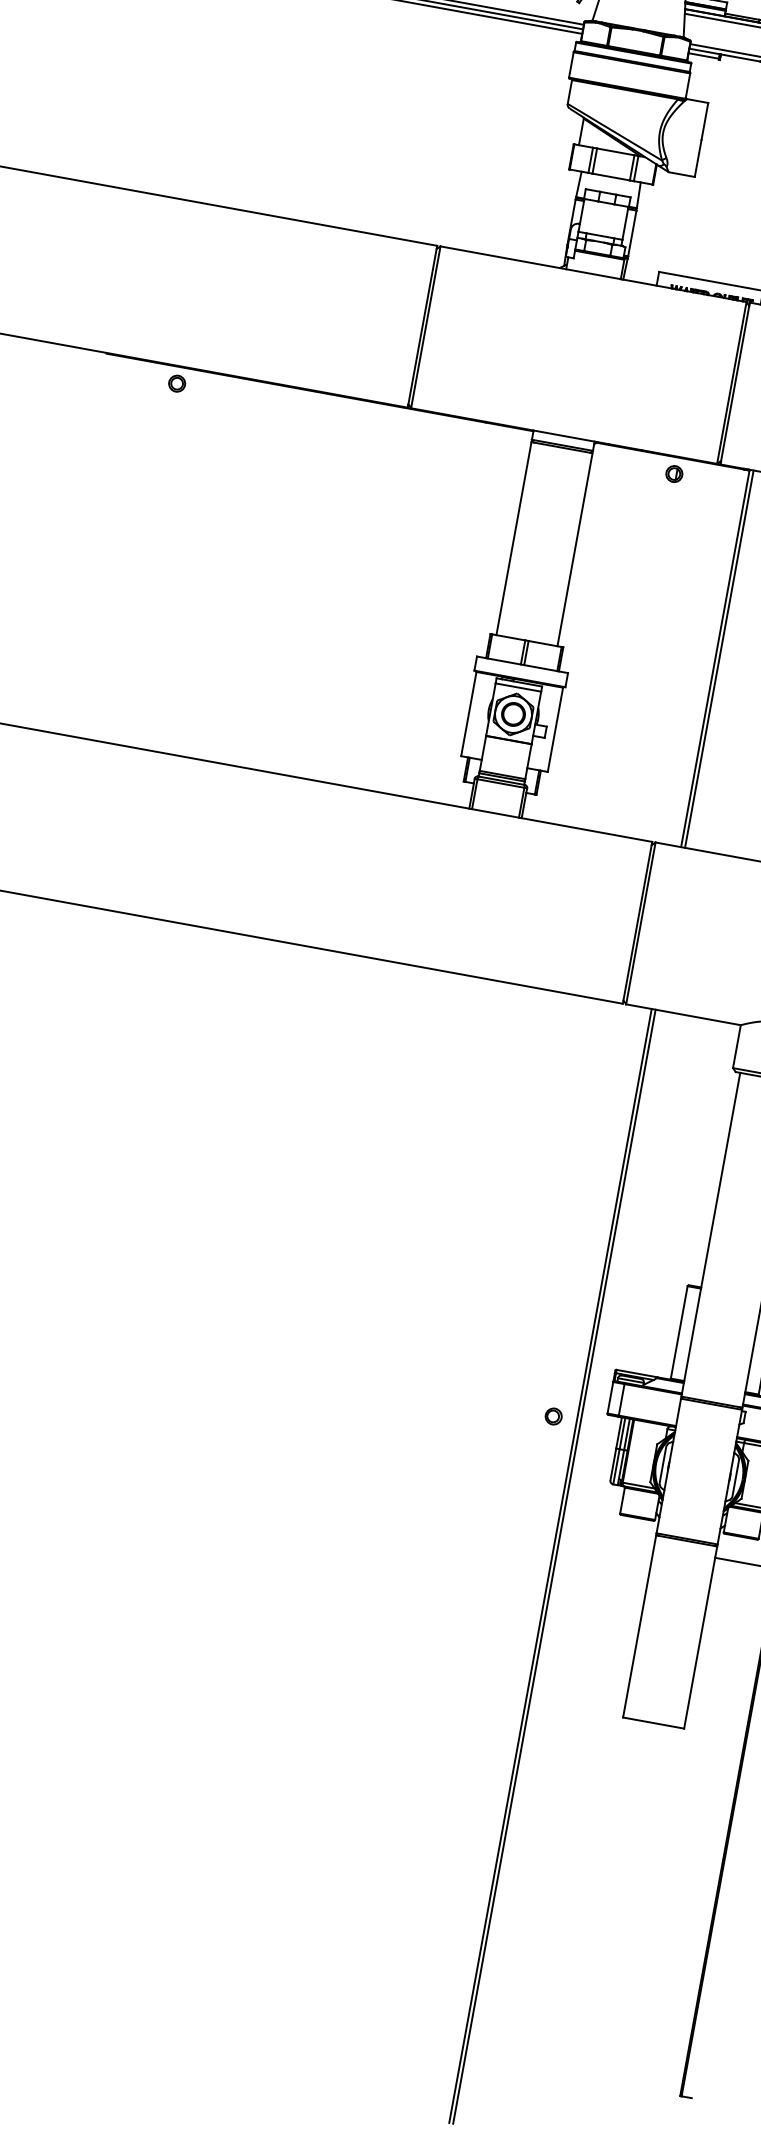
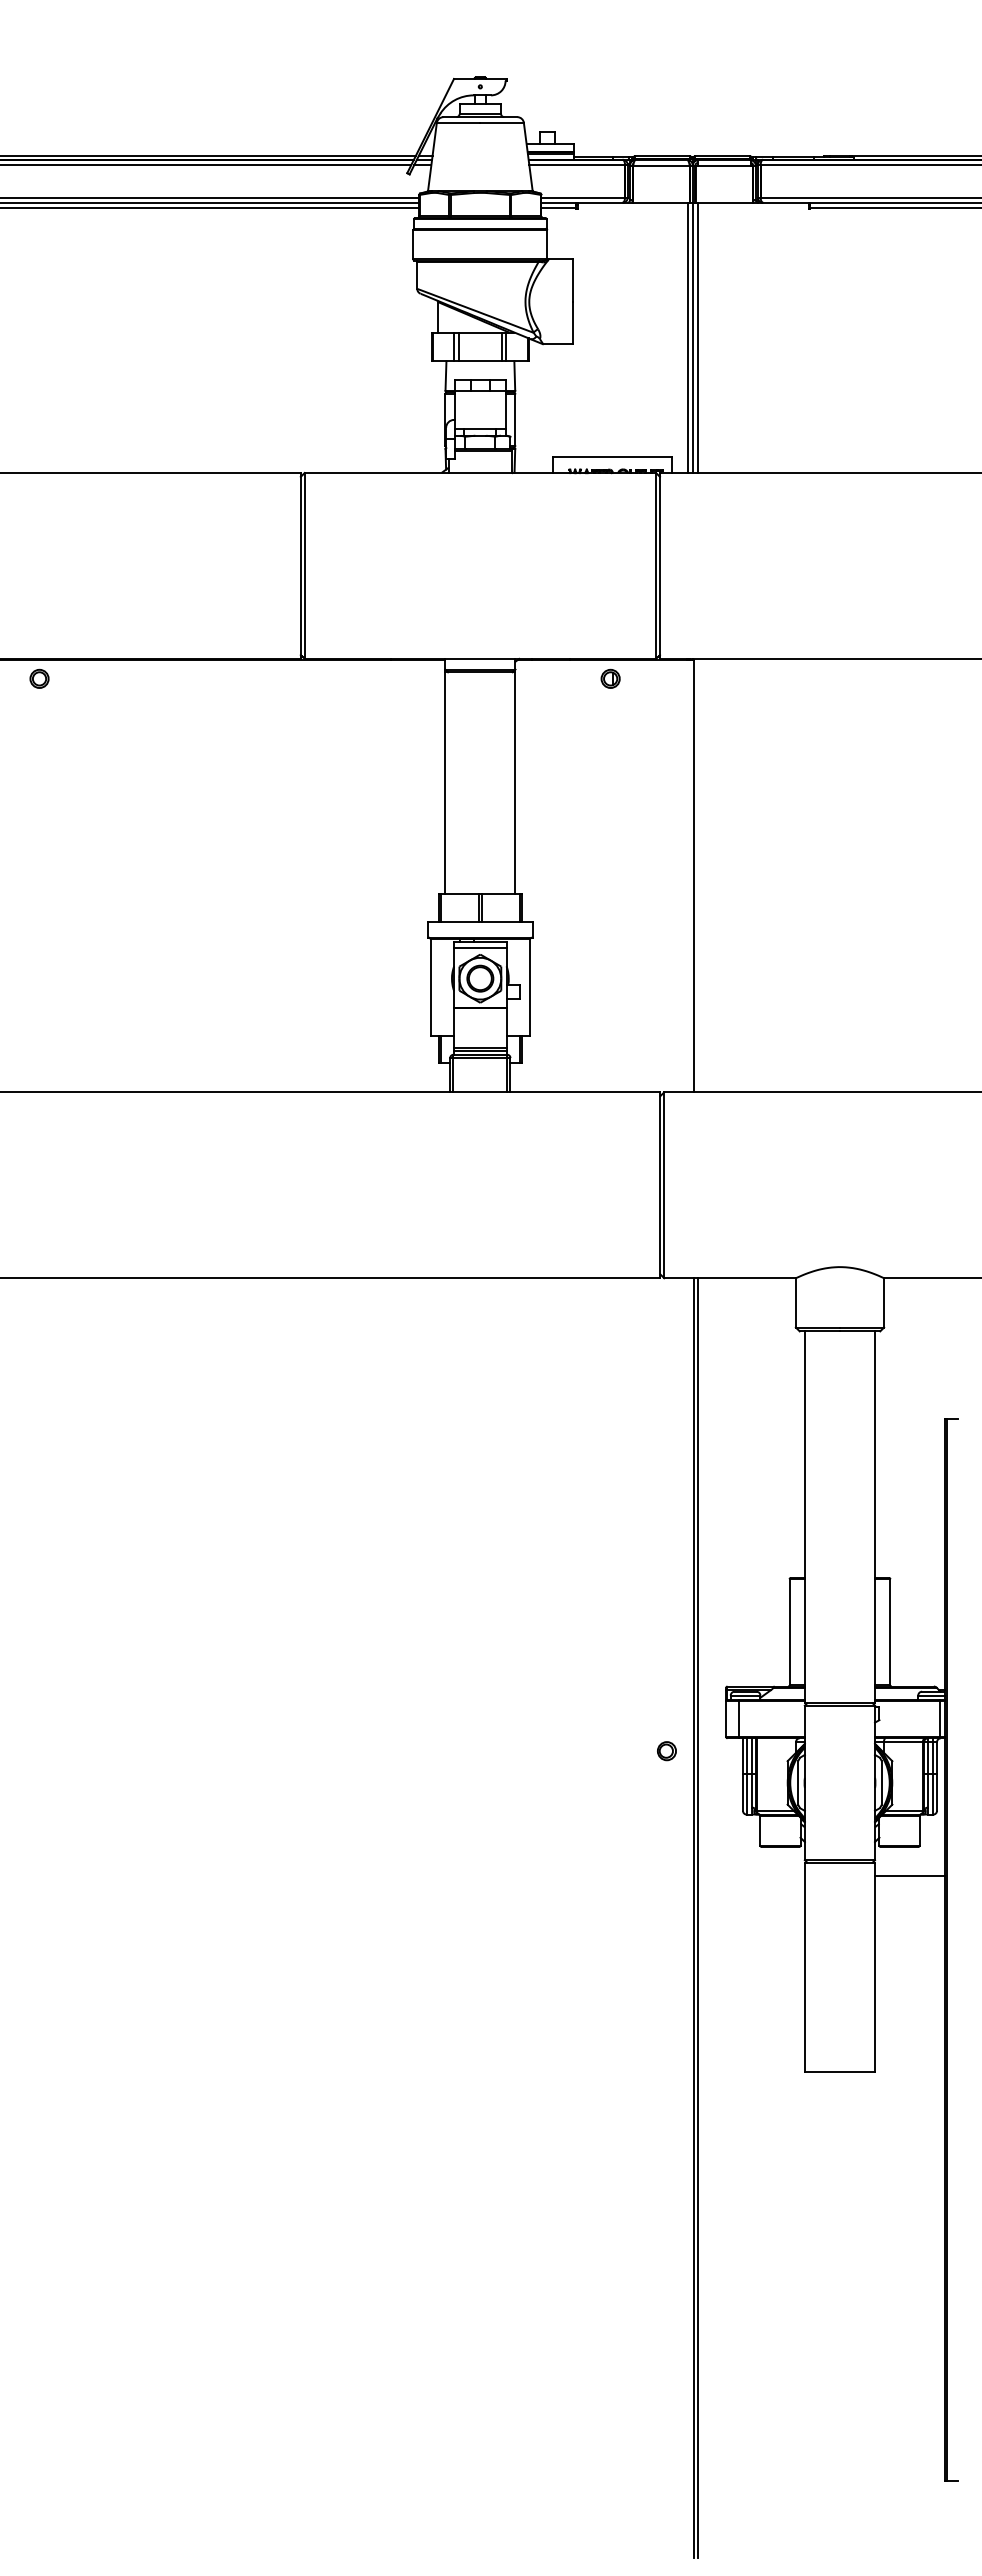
line: (719, 659) -> (698, 875), removed

